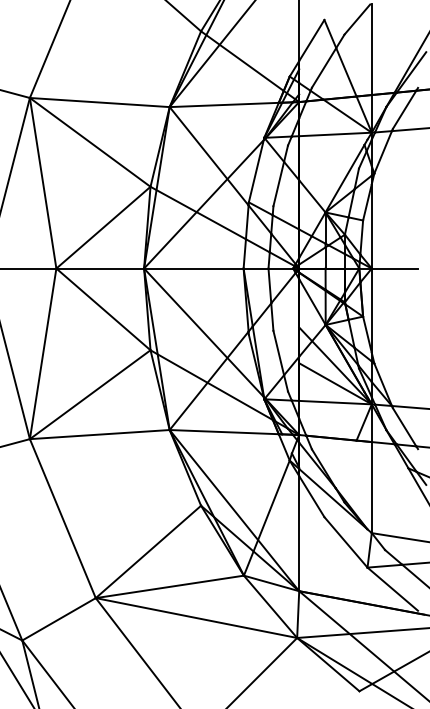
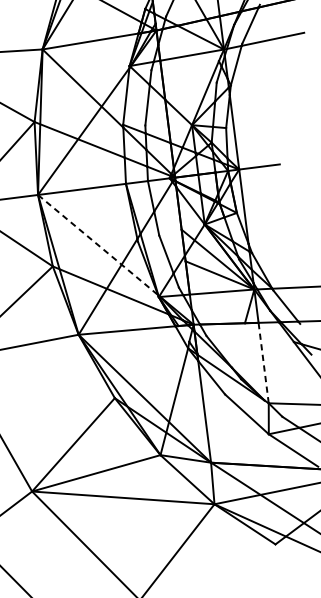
line: (203, 332) -> (97, 244), solid -> dashed
line: (371, 487) -> (263, 363), solid -> dashed

